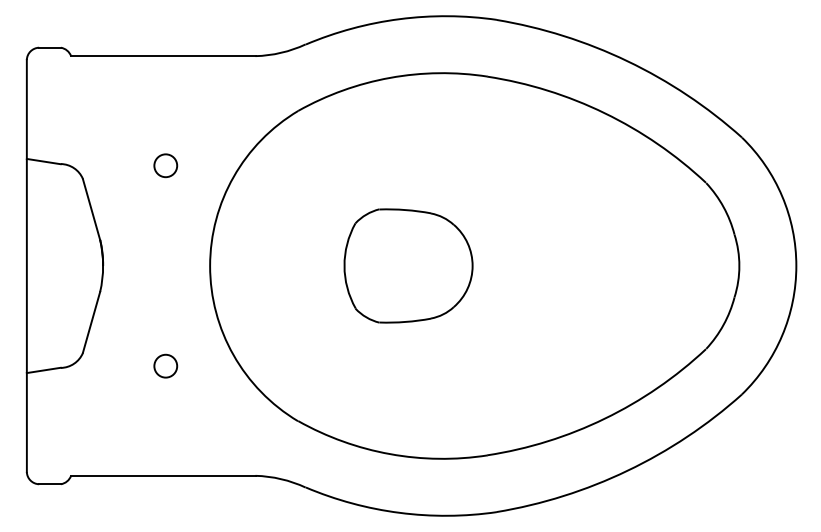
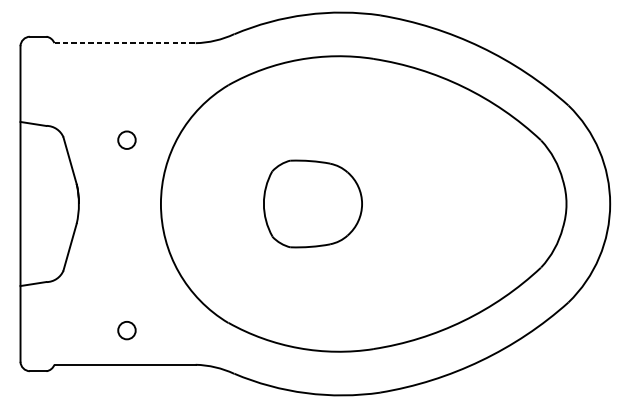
line: (163, 56) -> (125, 43), solid -> dashed
circle: (165, 165) -> (126, 140), moved
circle: (165, 365) -> (126, 330), moved

